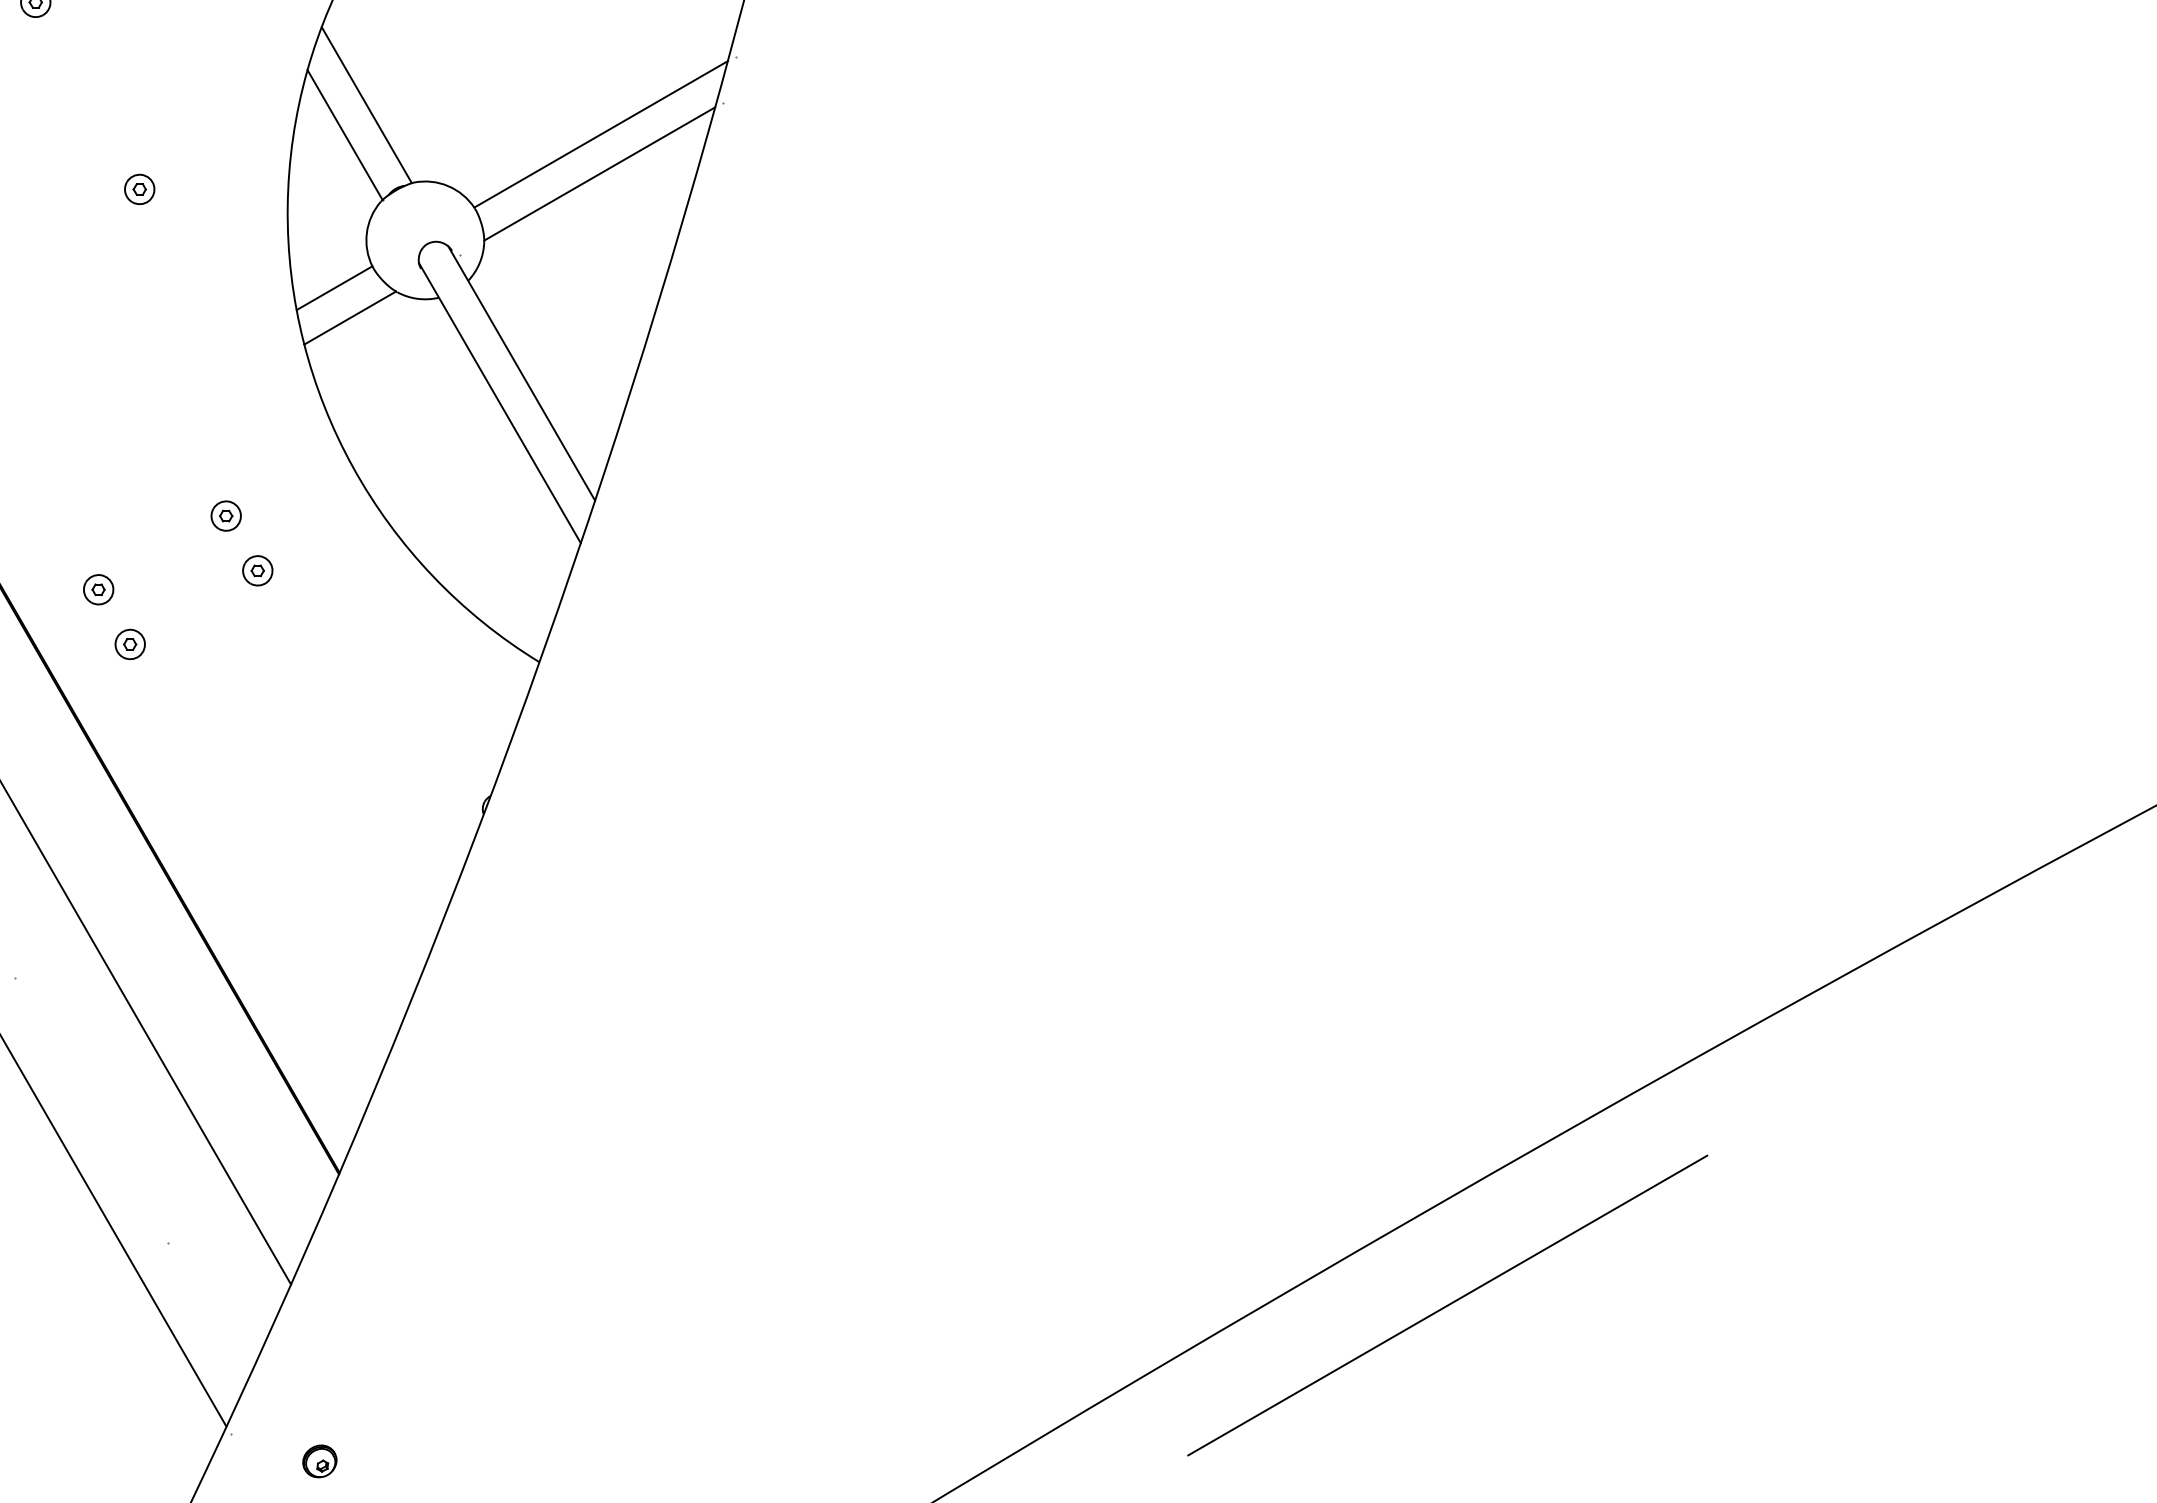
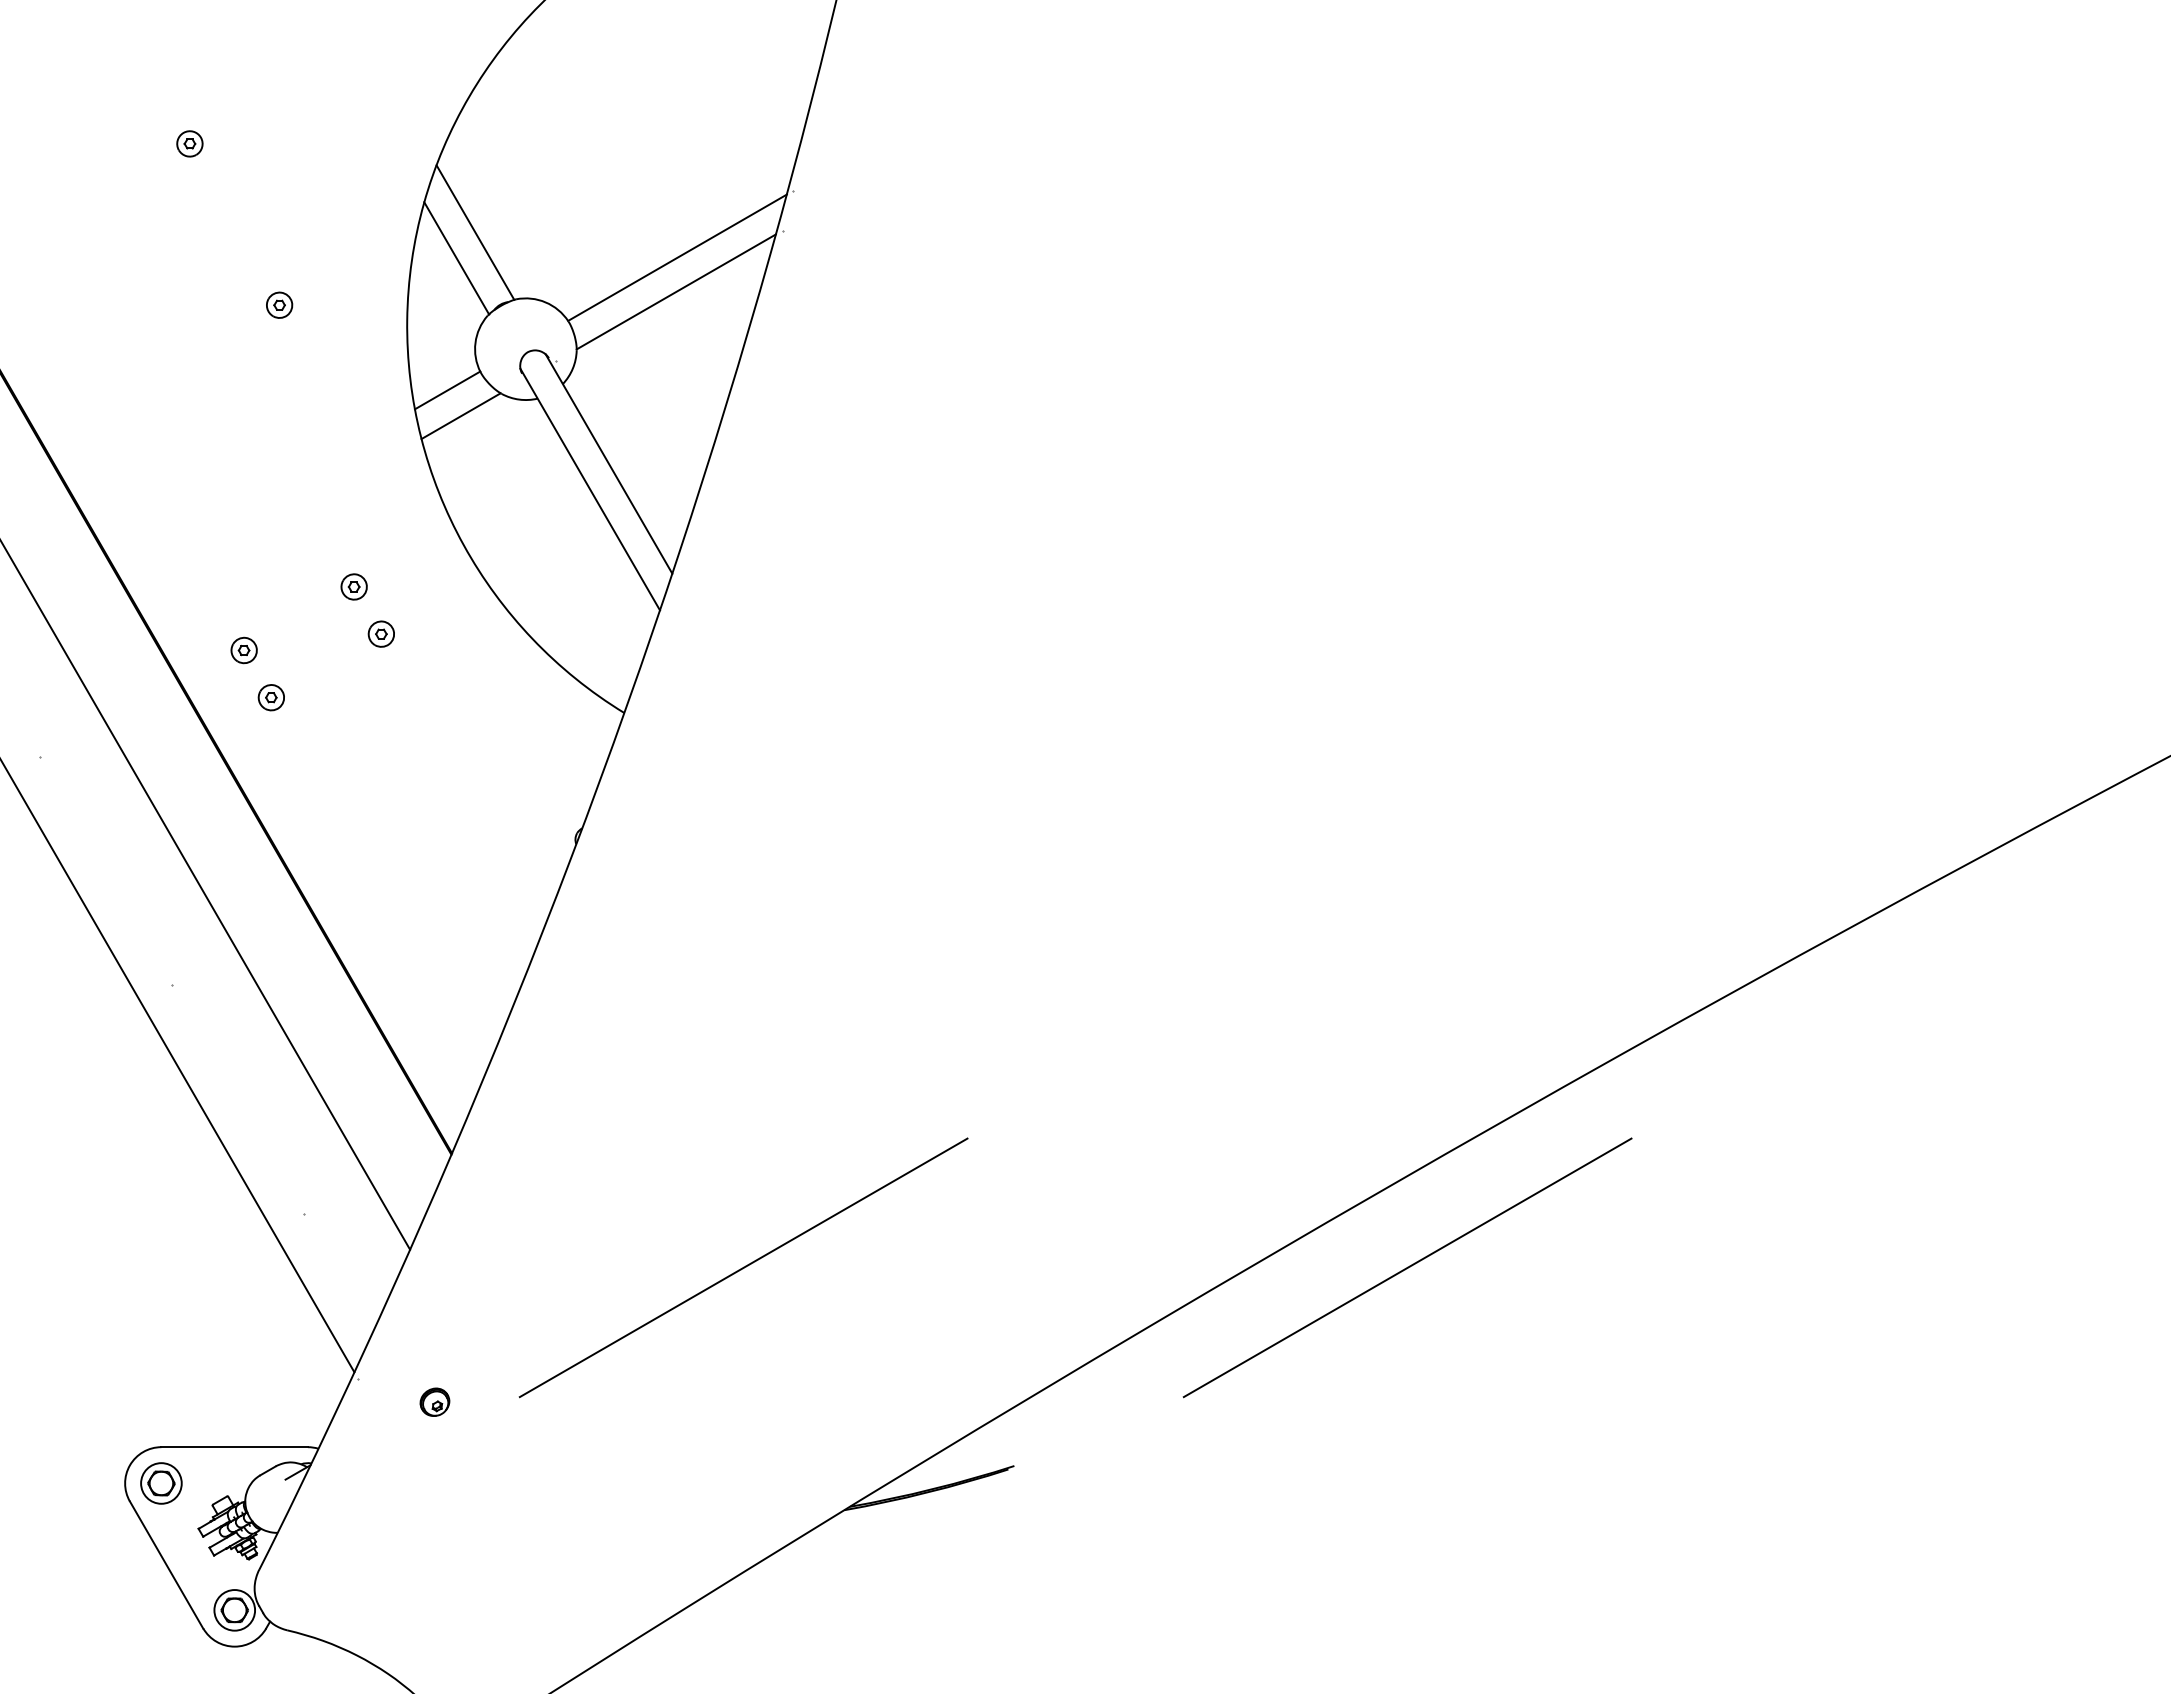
line: (677, 1305) -> (743, 1267), added

